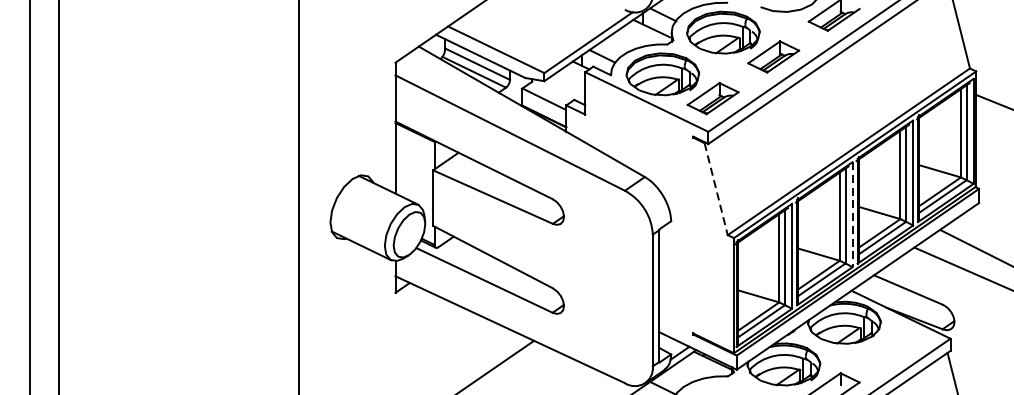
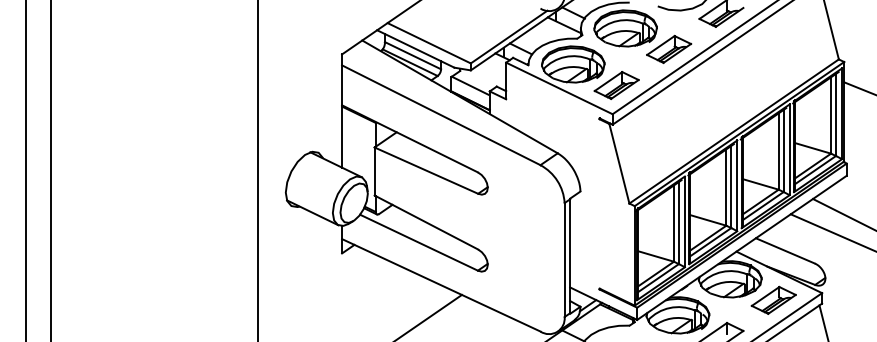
line: (716, 189) -> (619, 164), dashed -> solid
line: (852, 215) -> (737, 186), dashed -> solid
part: (894, 346) -> (773, 299), added

